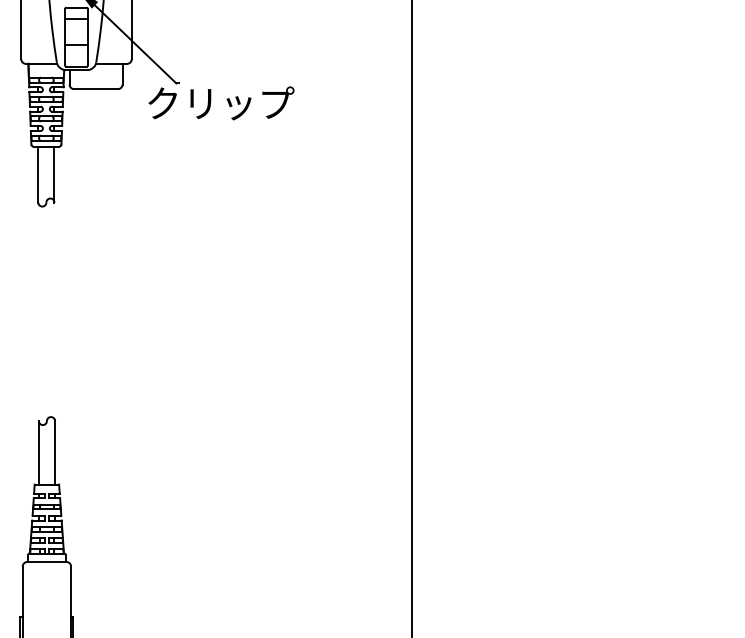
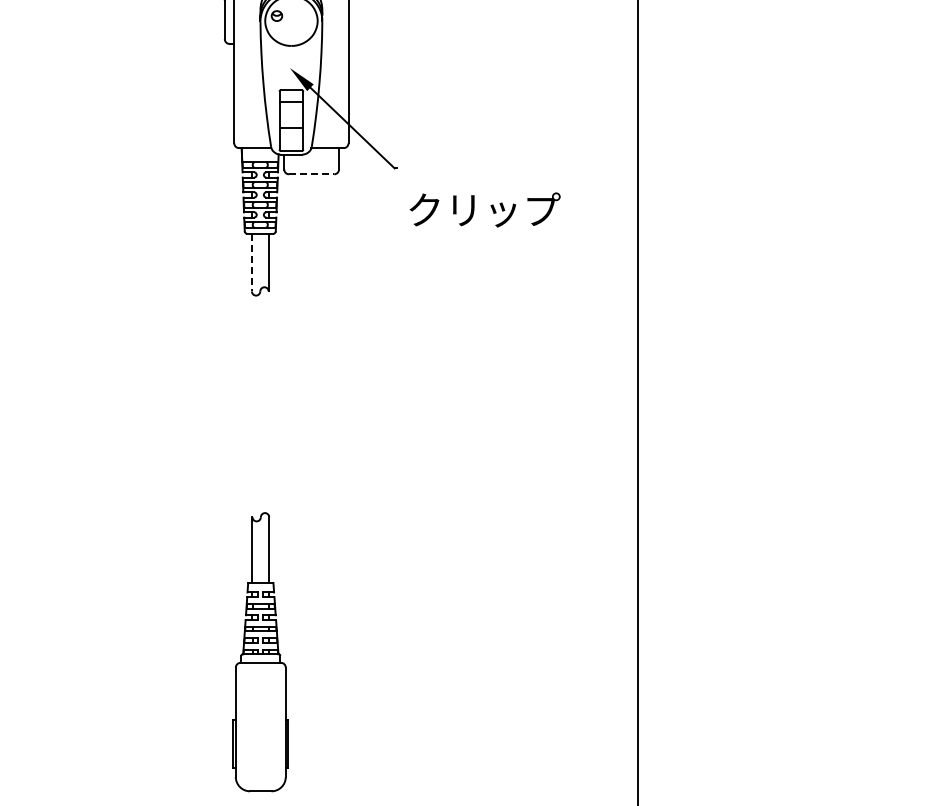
line: (95, 89) -> (311, 174), solid -> dashed
text: (220, 102) -> (484, 209), moved
line: (37, 174) -> (251, 262), solid -> dashed

